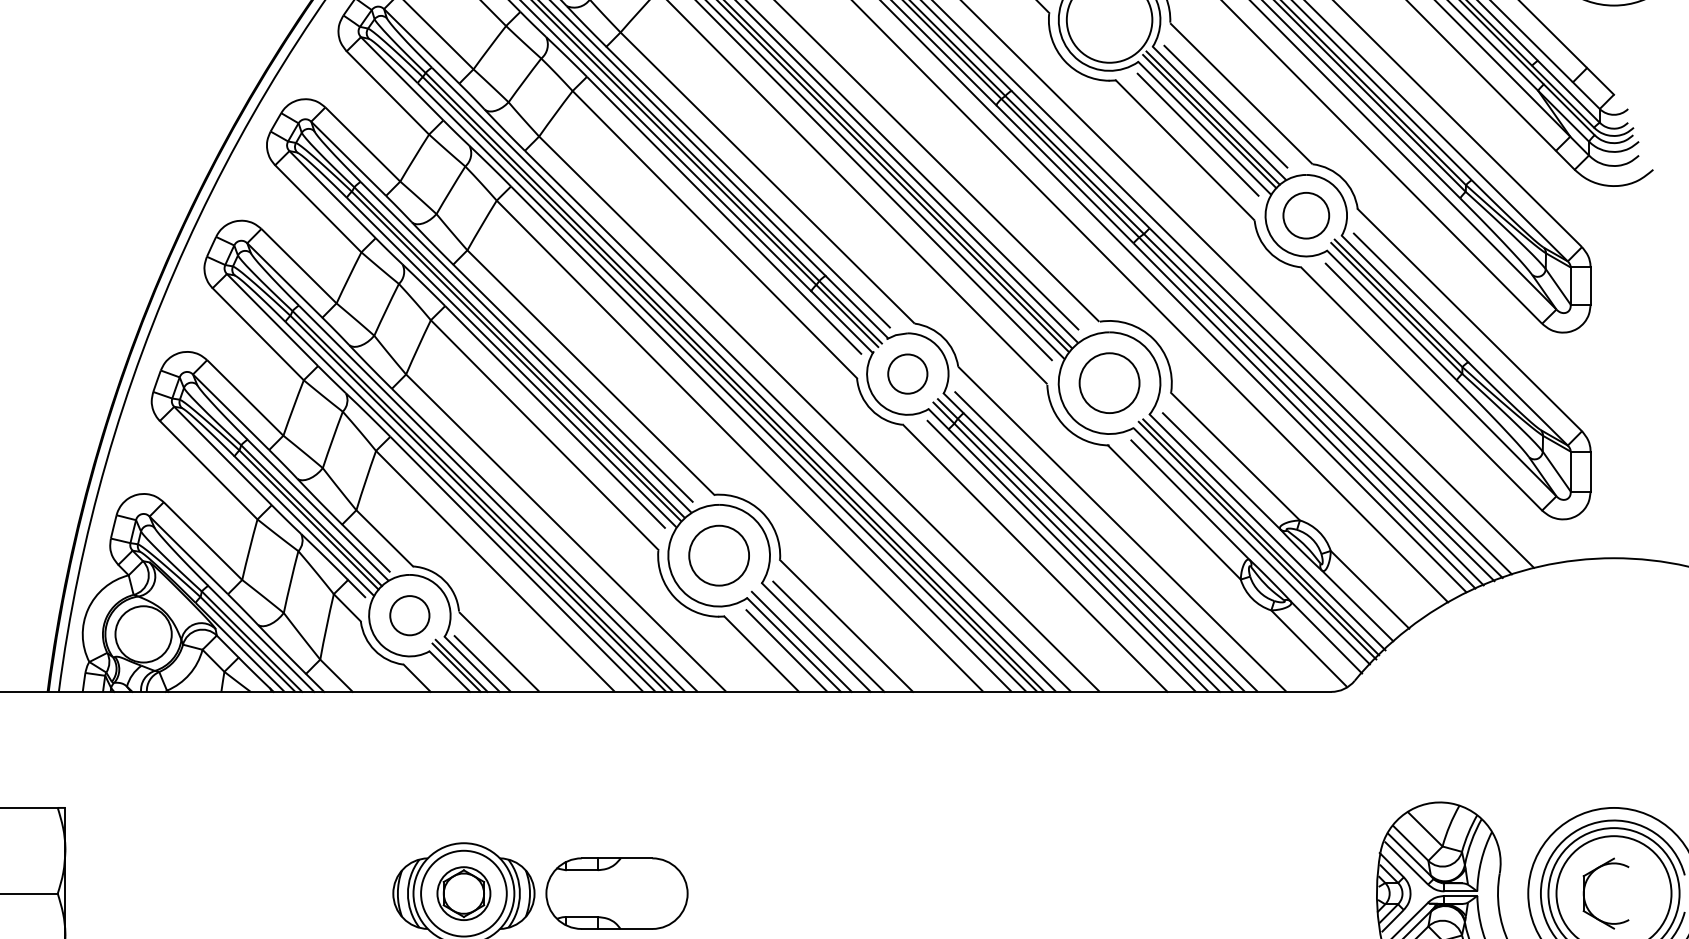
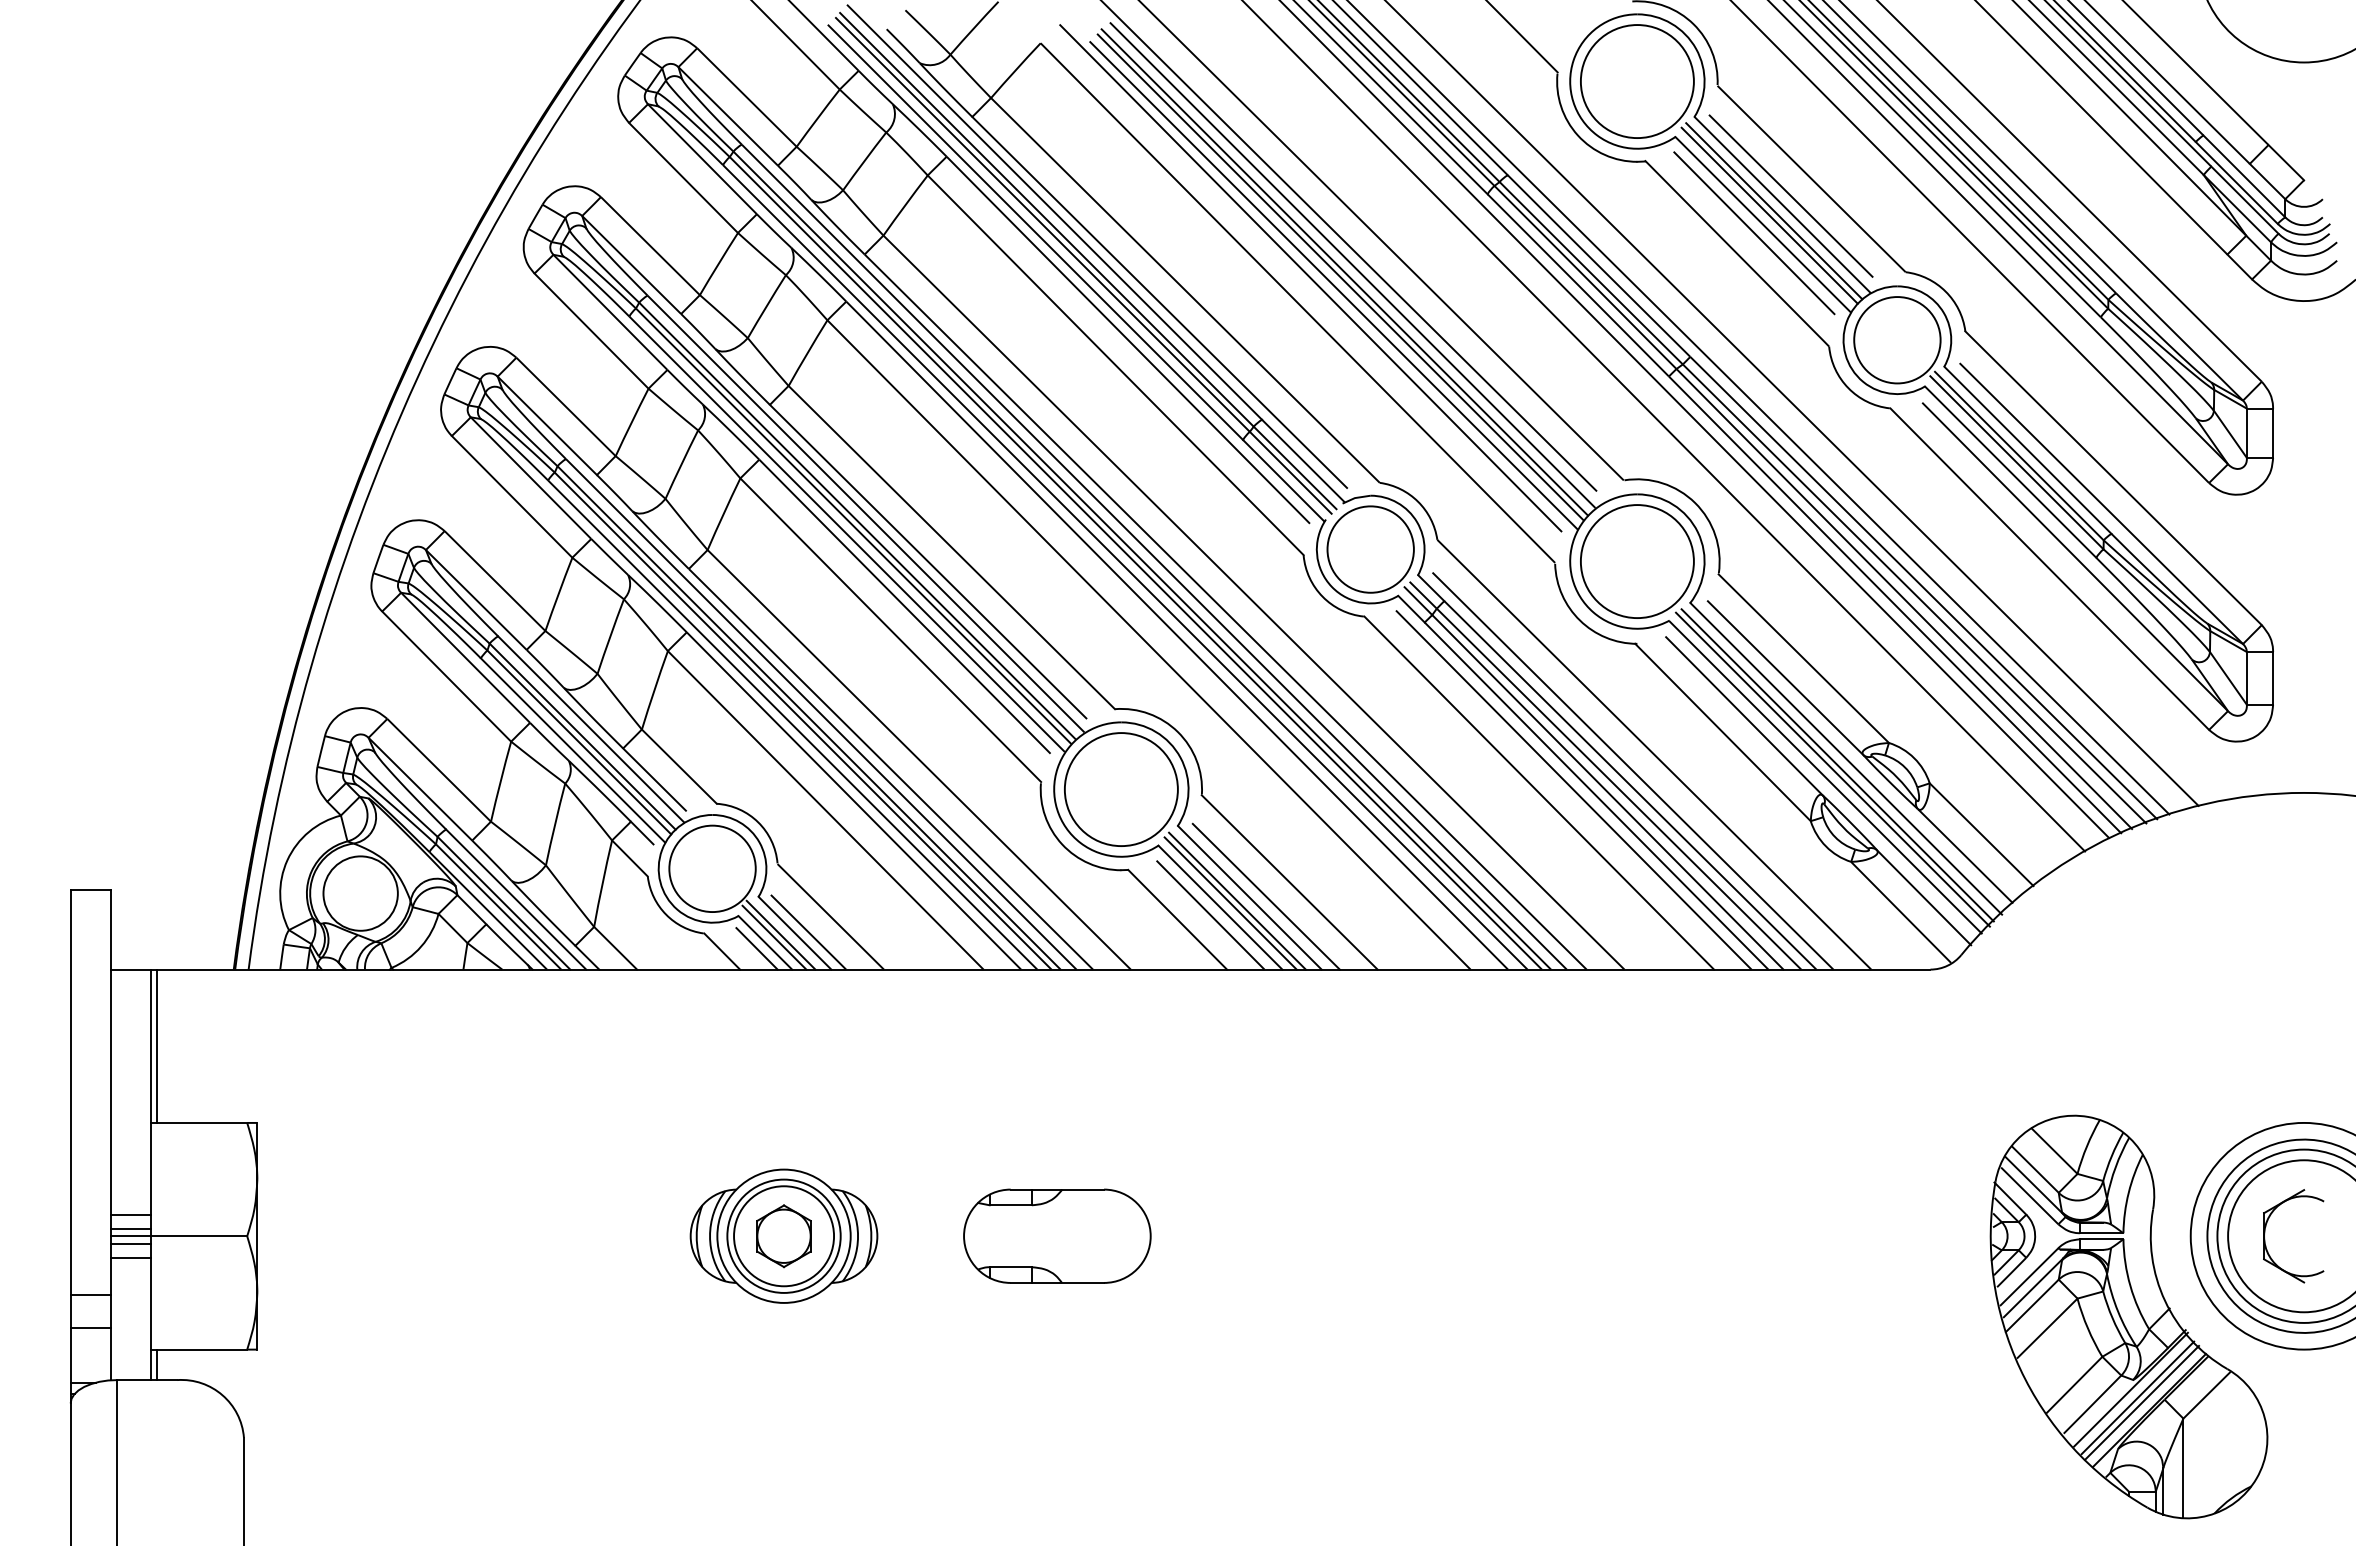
circle: (1306, 215) -> (1897, 340), size x1.43
circle: (907, 374) -> (1370, 549), size x1.67
circle: (1108, 383) -> (1636, 561), size x1.43
circle: (718, 555) -> (1120, 789), size x1.43
circle: (409, 615) -> (712, 868), size x1.67
line: (807, 639) -> (1237, 900), added
line: (443, 675) -> (756, 948), added
circle: (464, 893) -> (784, 1236), size x1.43
part: (617, 893) -> (1057, 1235), moved

